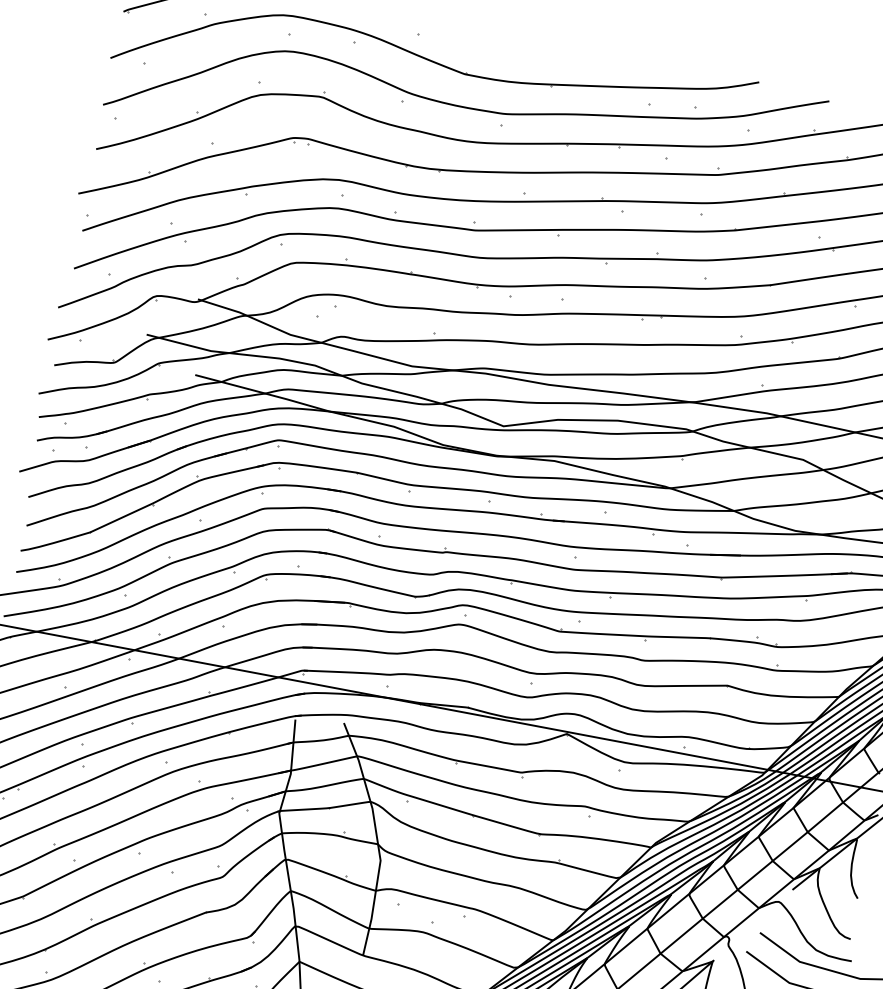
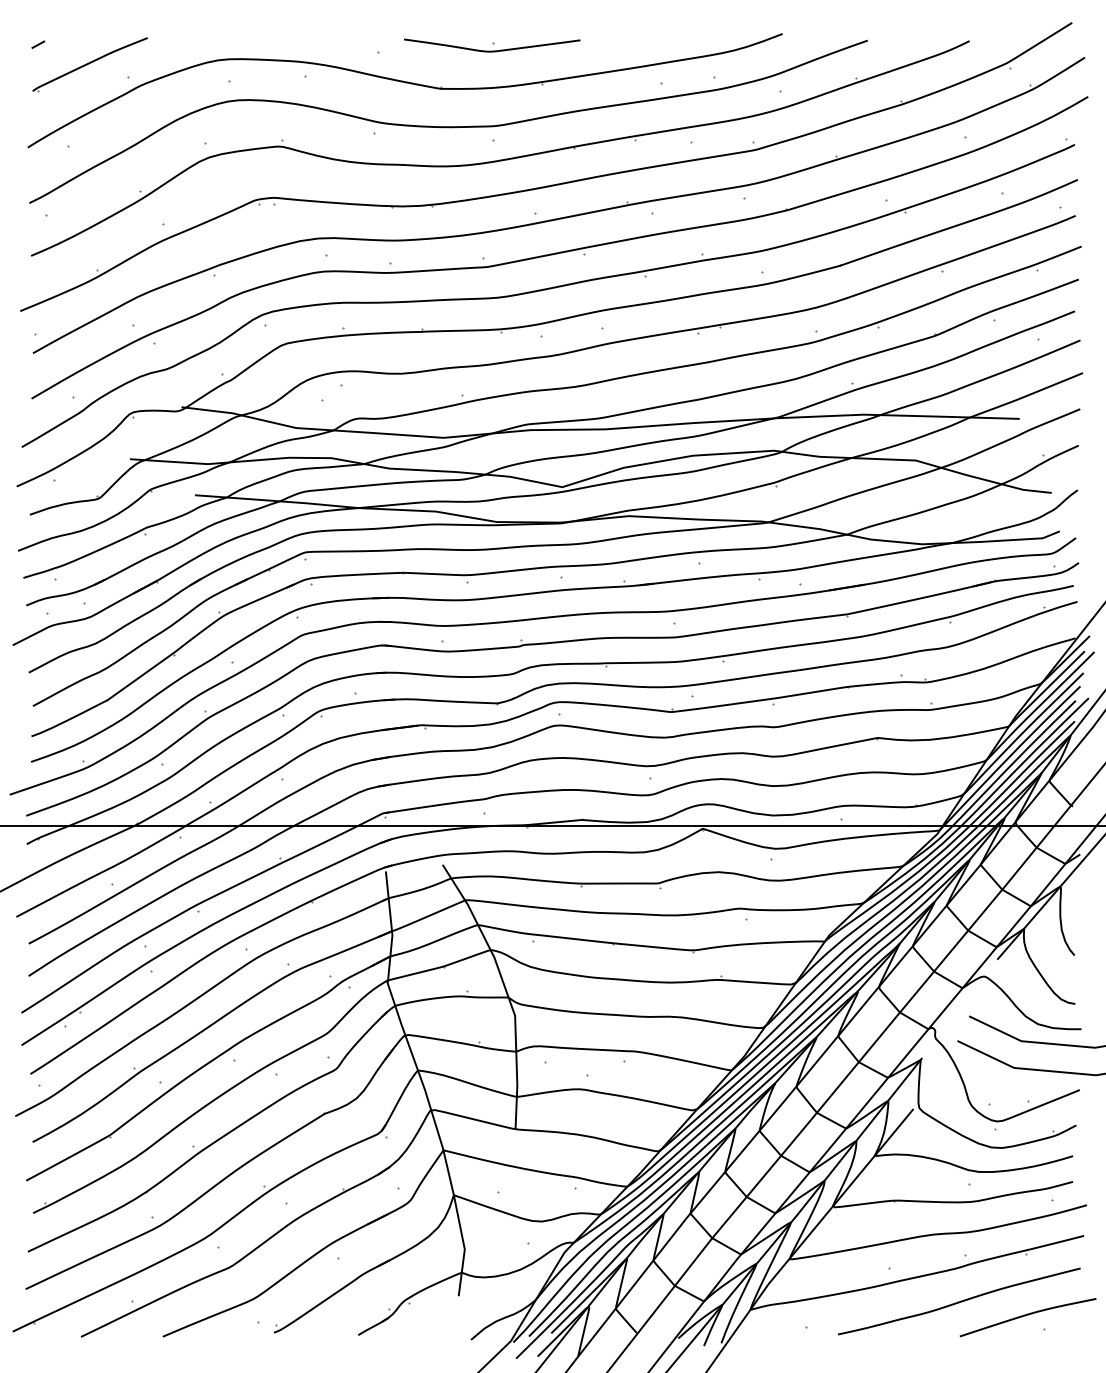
part: (514, 46) -> (492, 45), added

